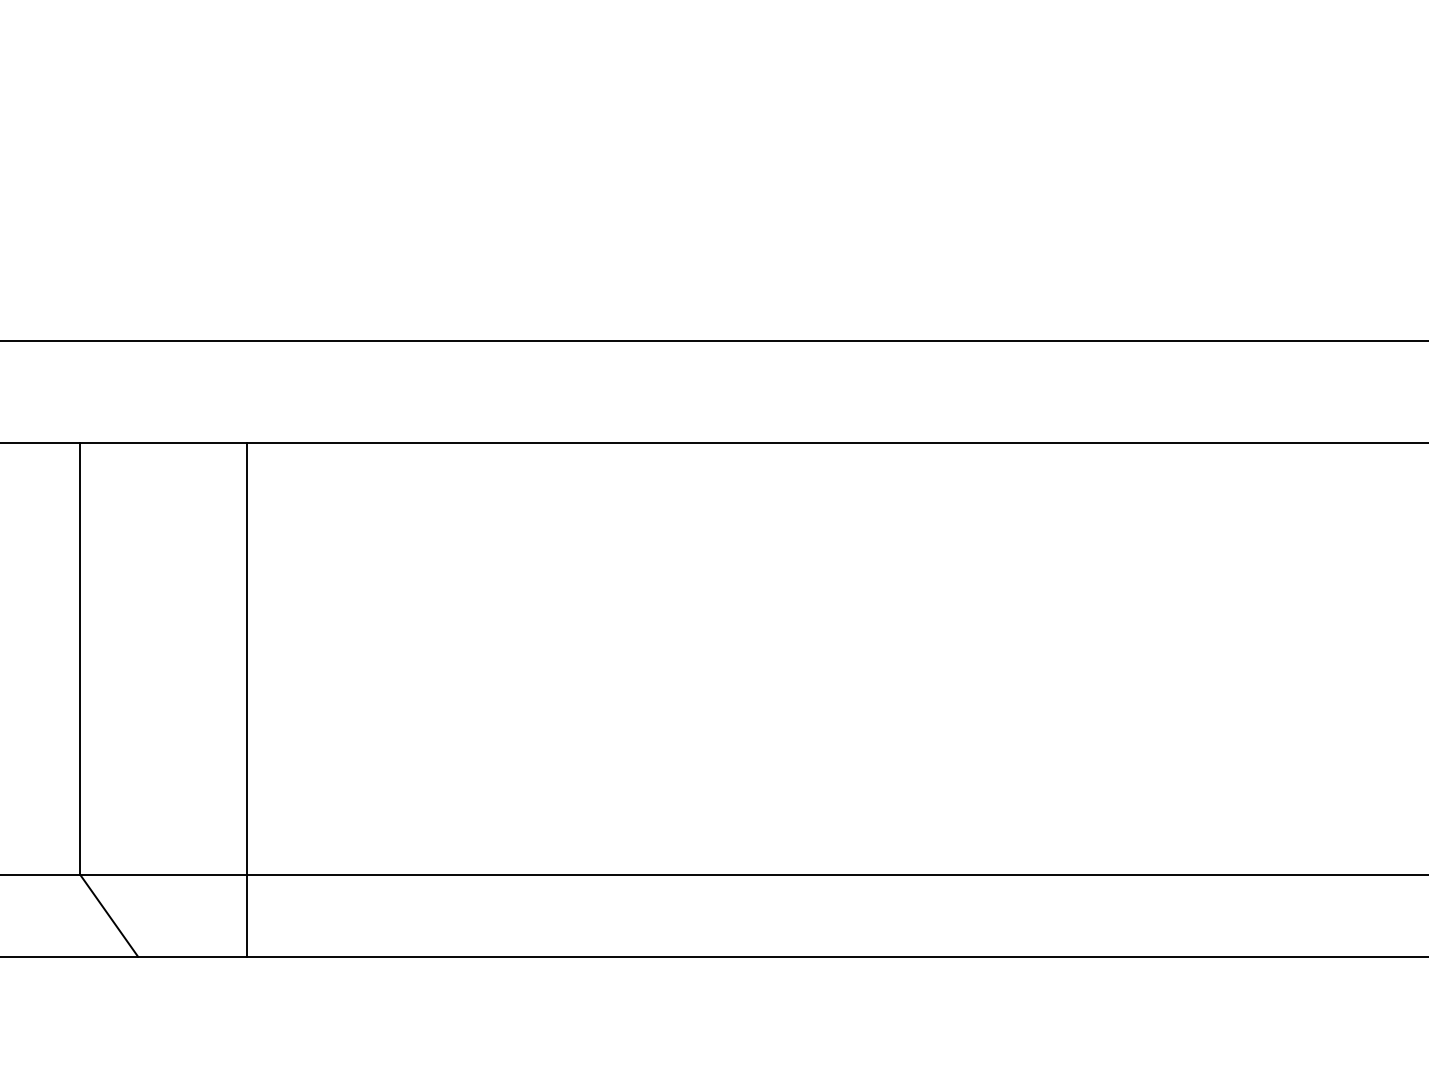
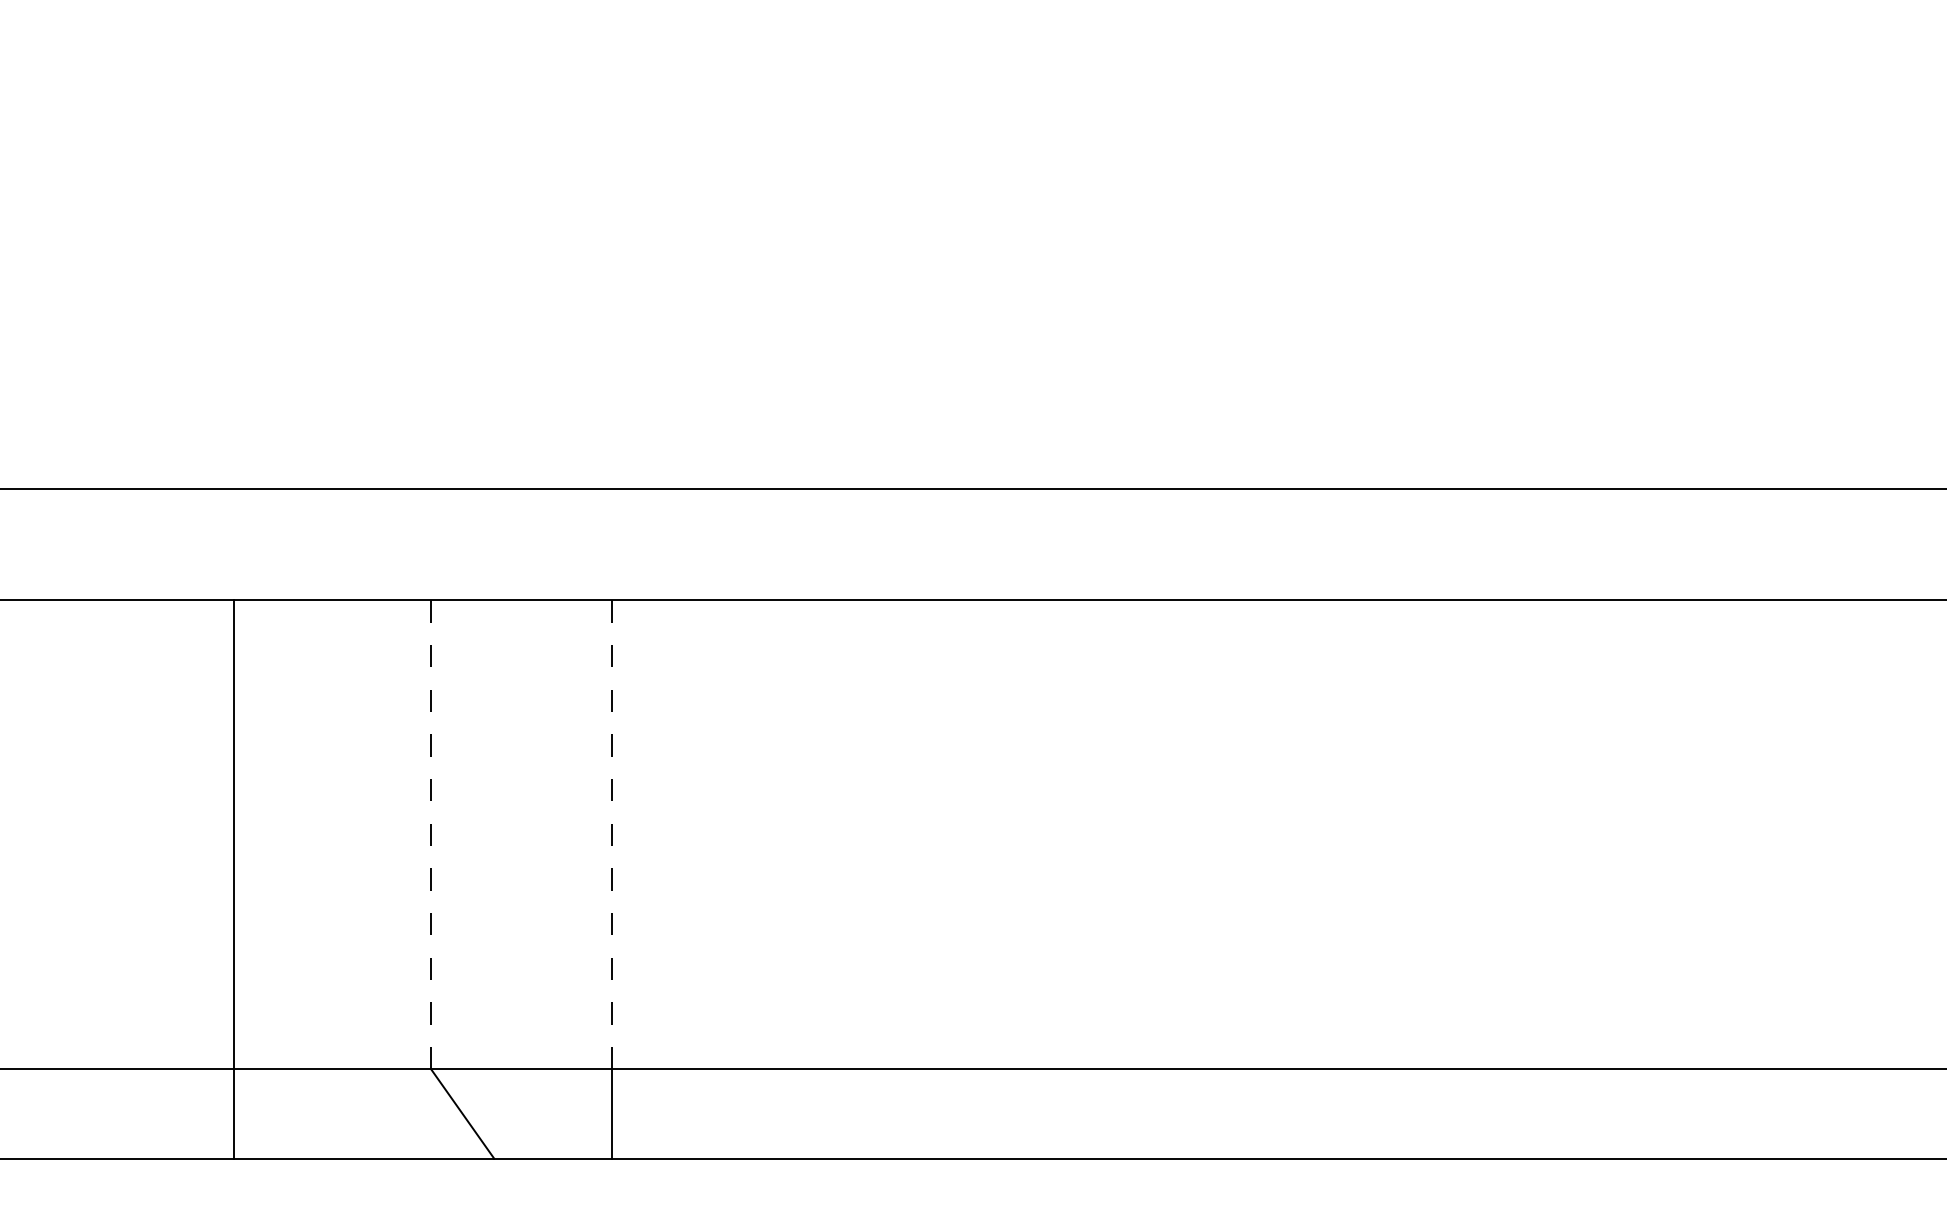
line: (80, 658) -> (431, 834), solid -> dashed
line: (246, 658) -> (612, 834), solid -> dashed

